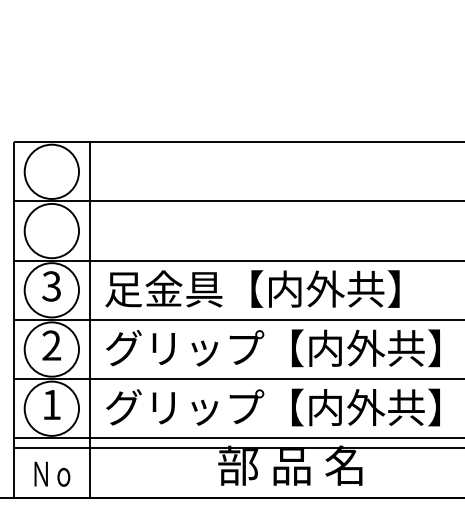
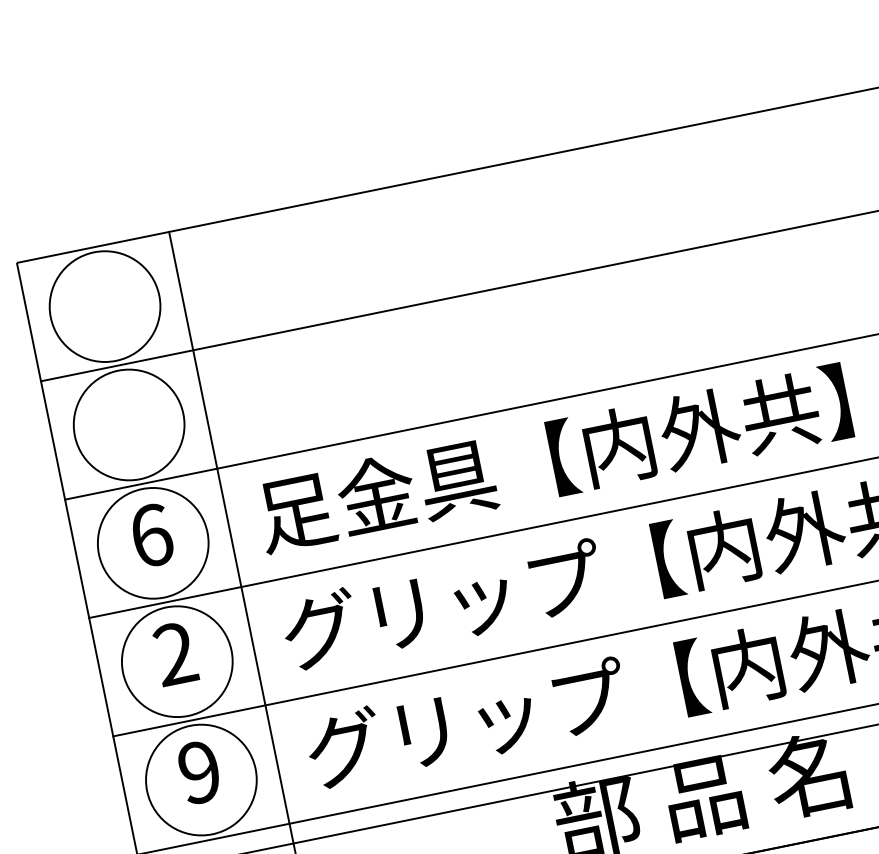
text: (51, 286) -> (150, 535), 3 -> 6
text: (51, 404) -> (198, 771), 1 -> 9

